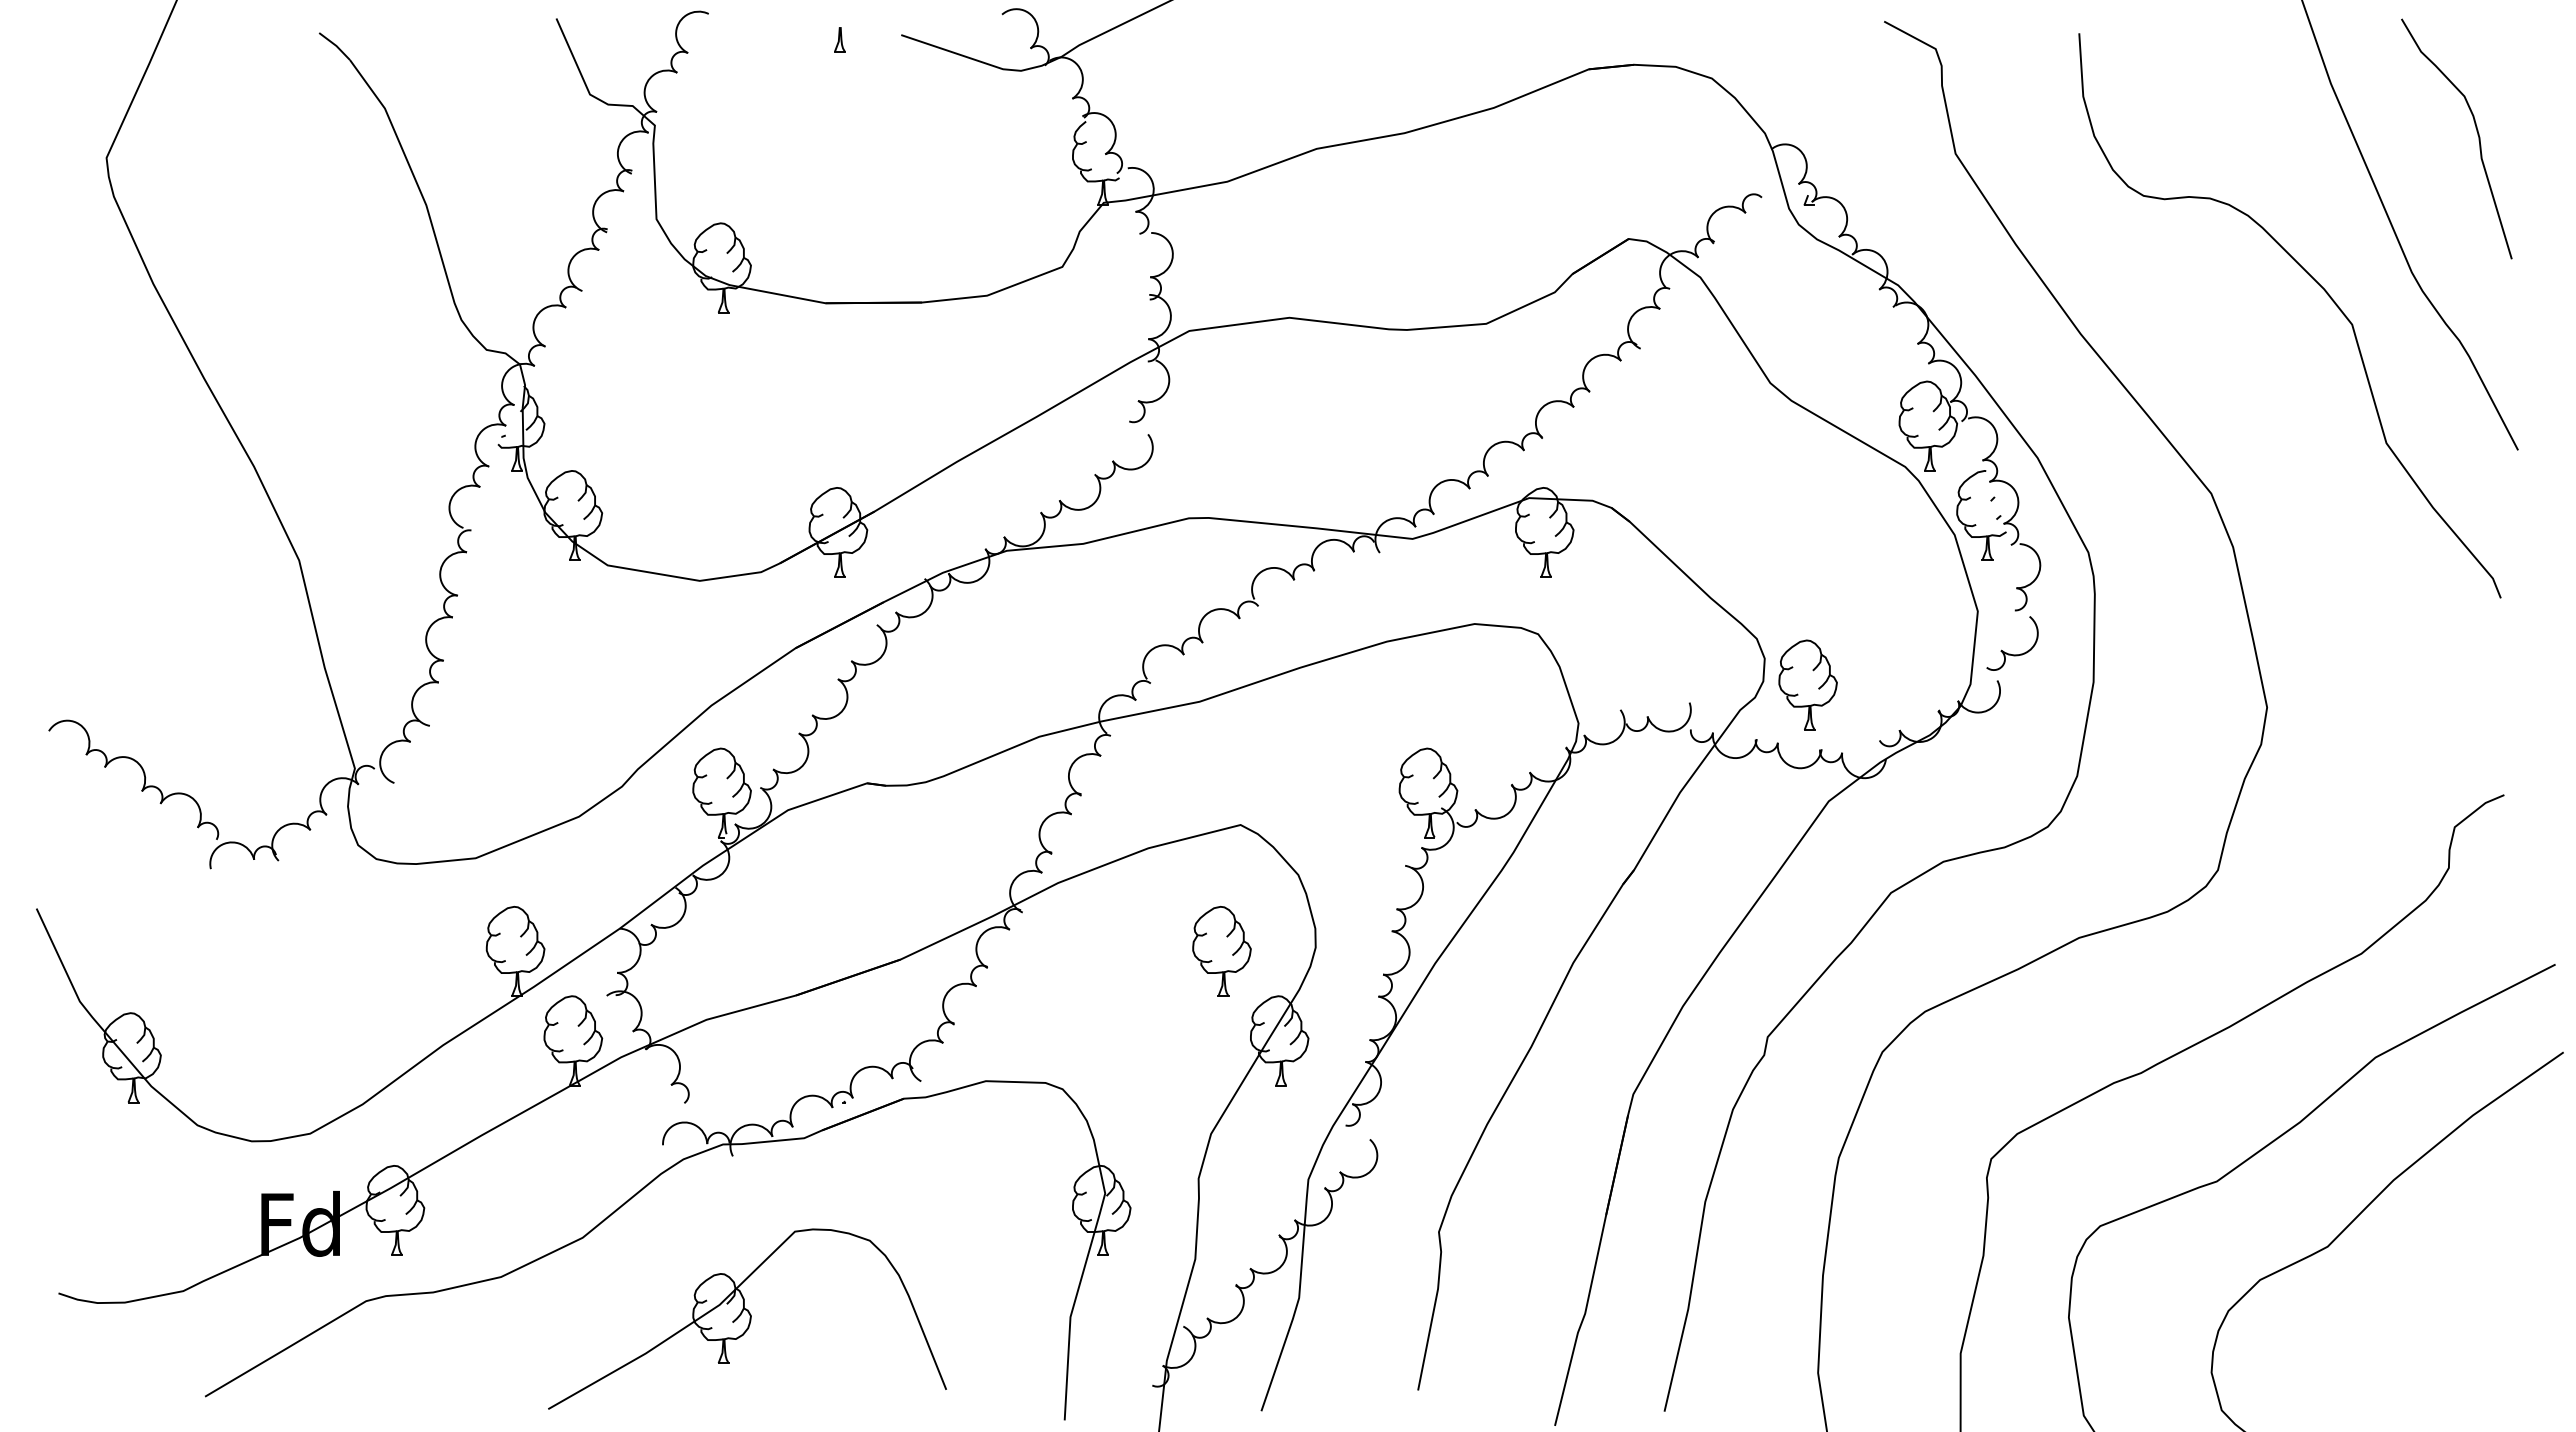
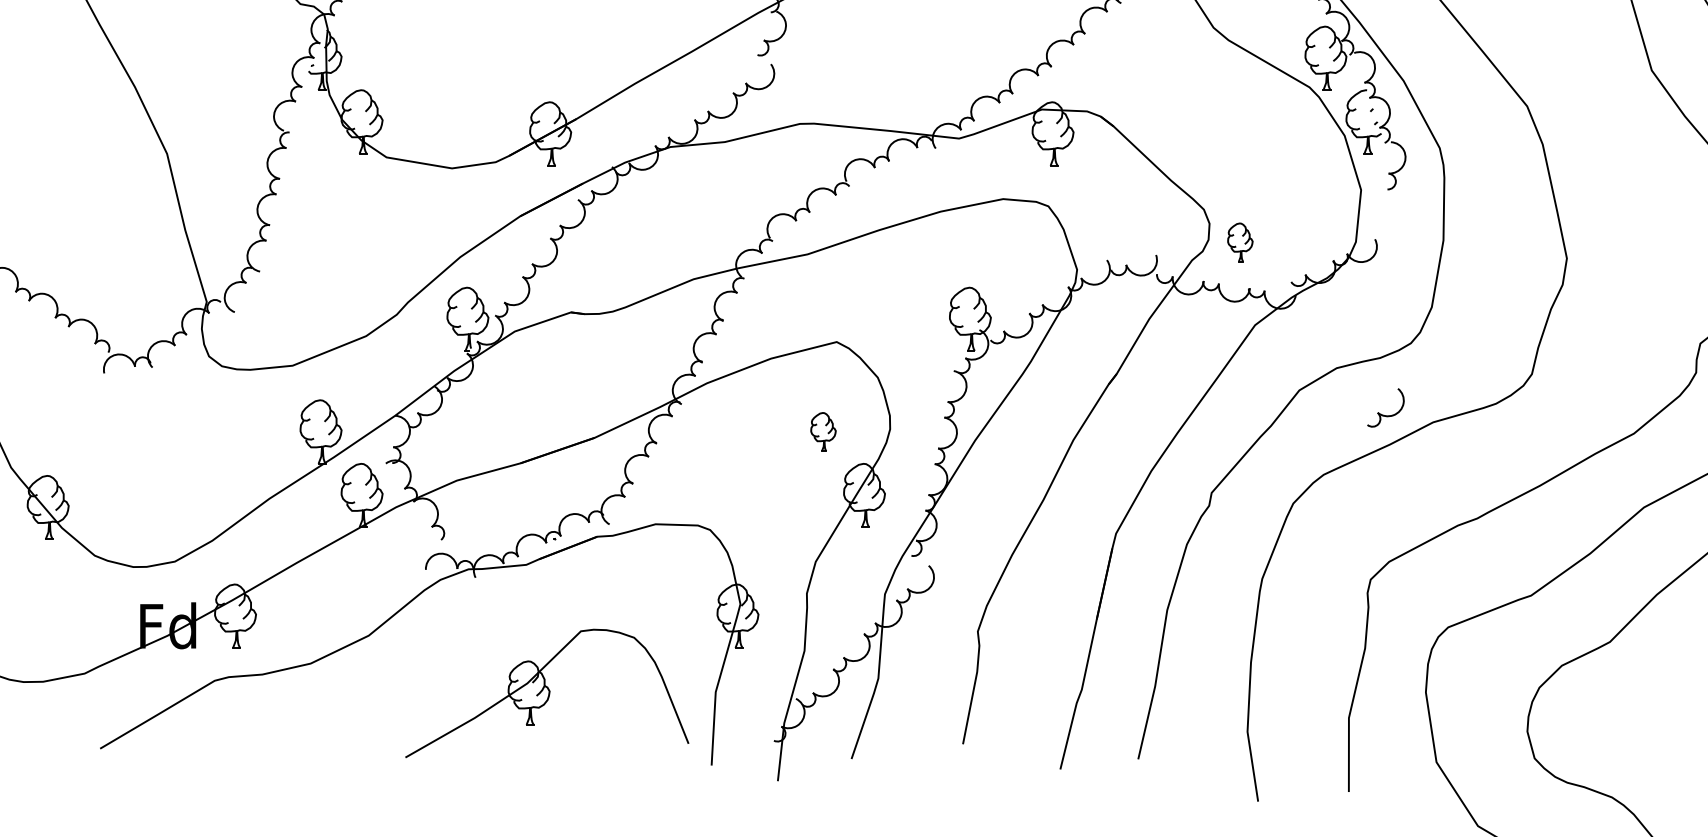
part: (2010, 653) -> (1384, 414), moved
part: (1807, 684) -> (1239, 242), size x0.6
part: (1221, 951) -> (823, 432), size x0.6
part: (747, 1318) -> (547, 693), moved

